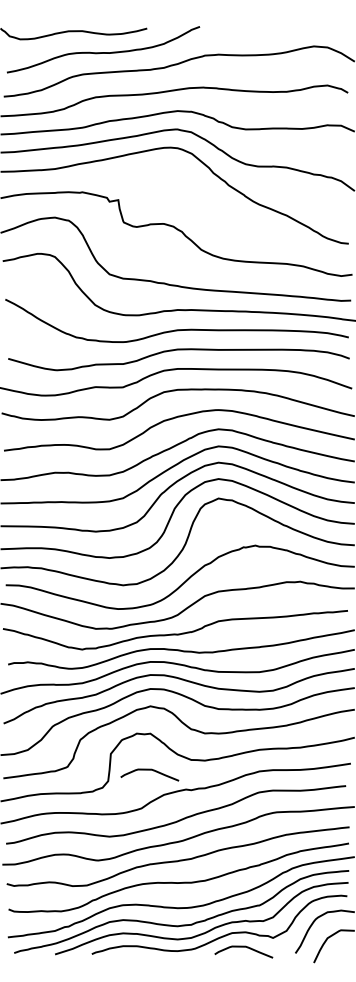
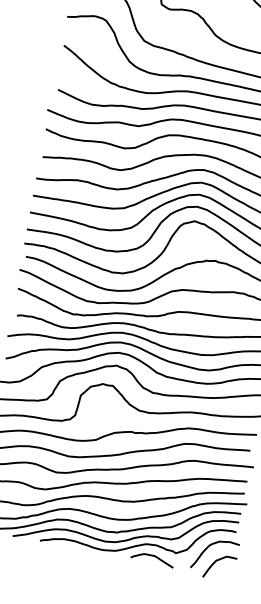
curve: (149, 770) -> (107, 412), removed

